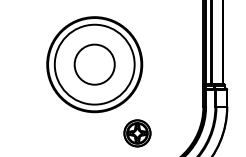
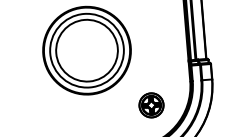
circle: (94, 64) -> (86, 50), size x1.67
part: (137, 133) -> (151, 105), moved

